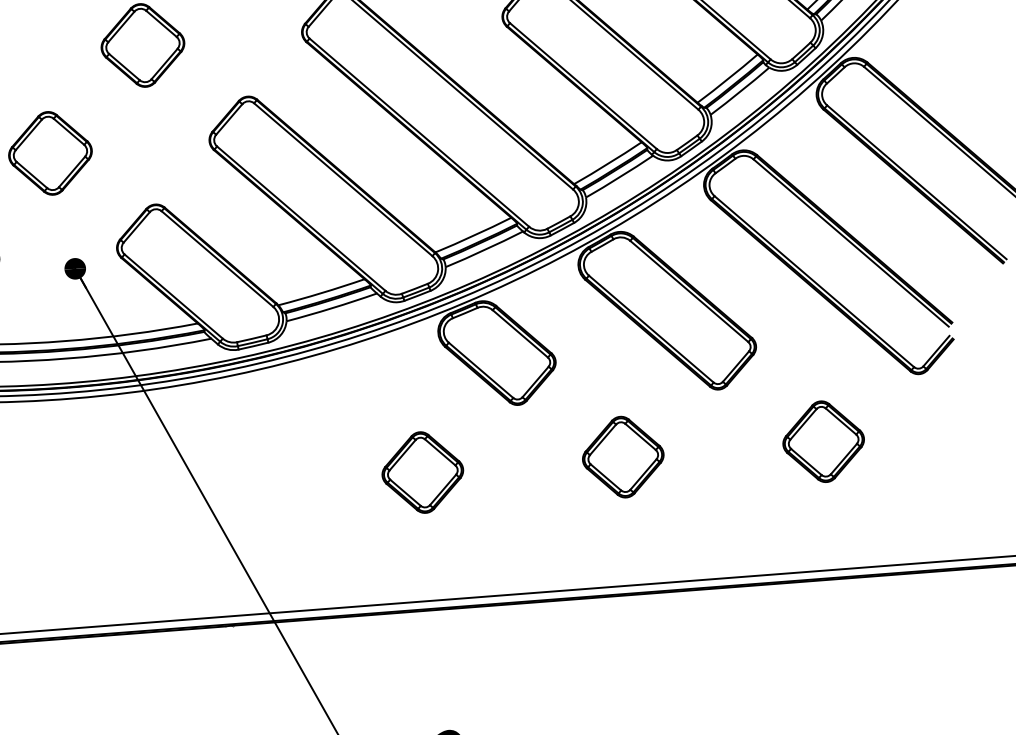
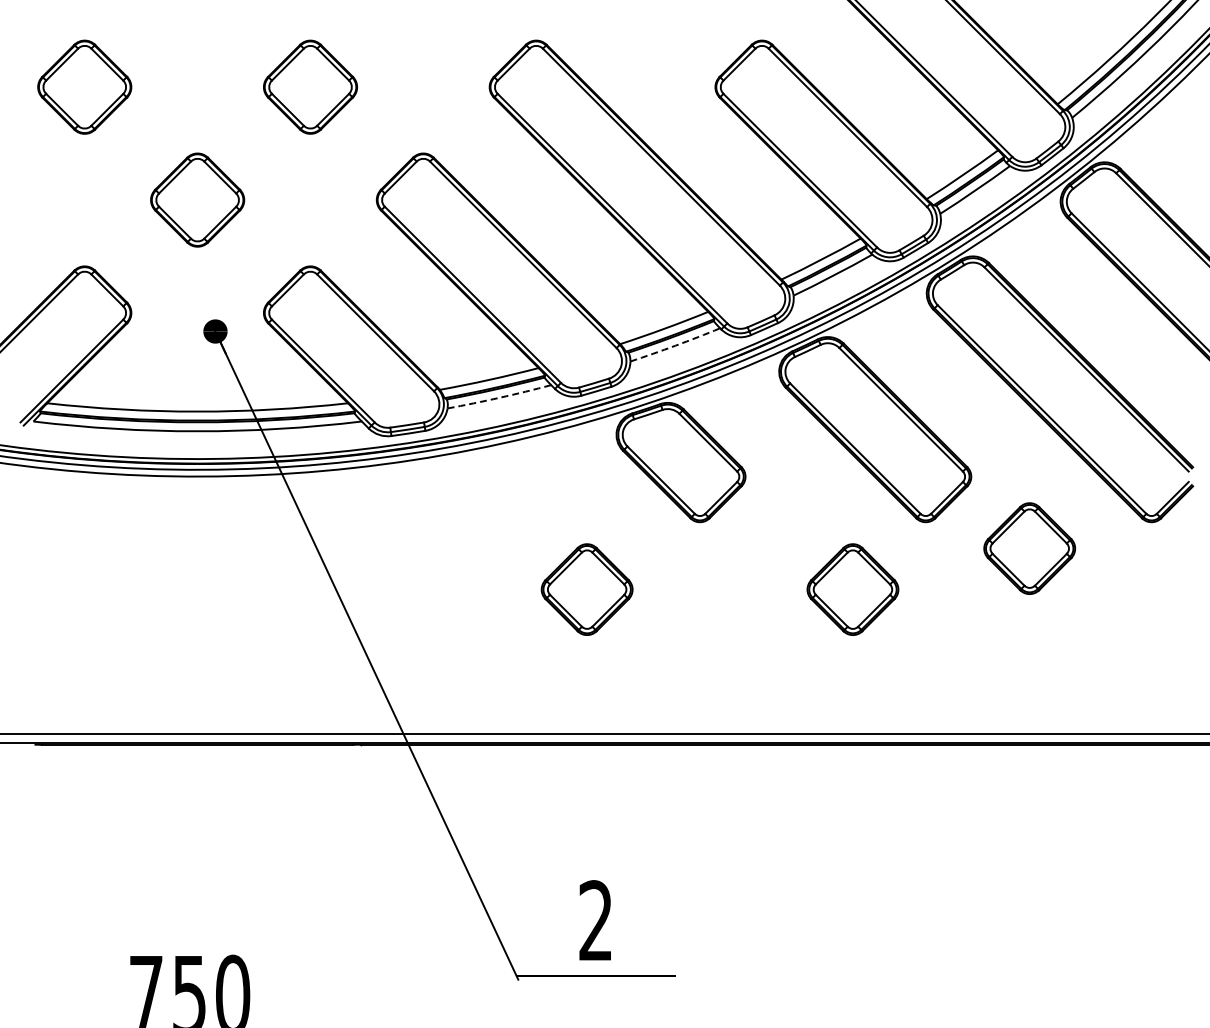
arc: (484, 249) -> (675, 345), solid -> dashed
arc: (331, 308) -> (499, 397), solid -> dashed
part: (823, 441) -> (1029, 548), moved
part: (622, 457) -> (852, 589), moved

